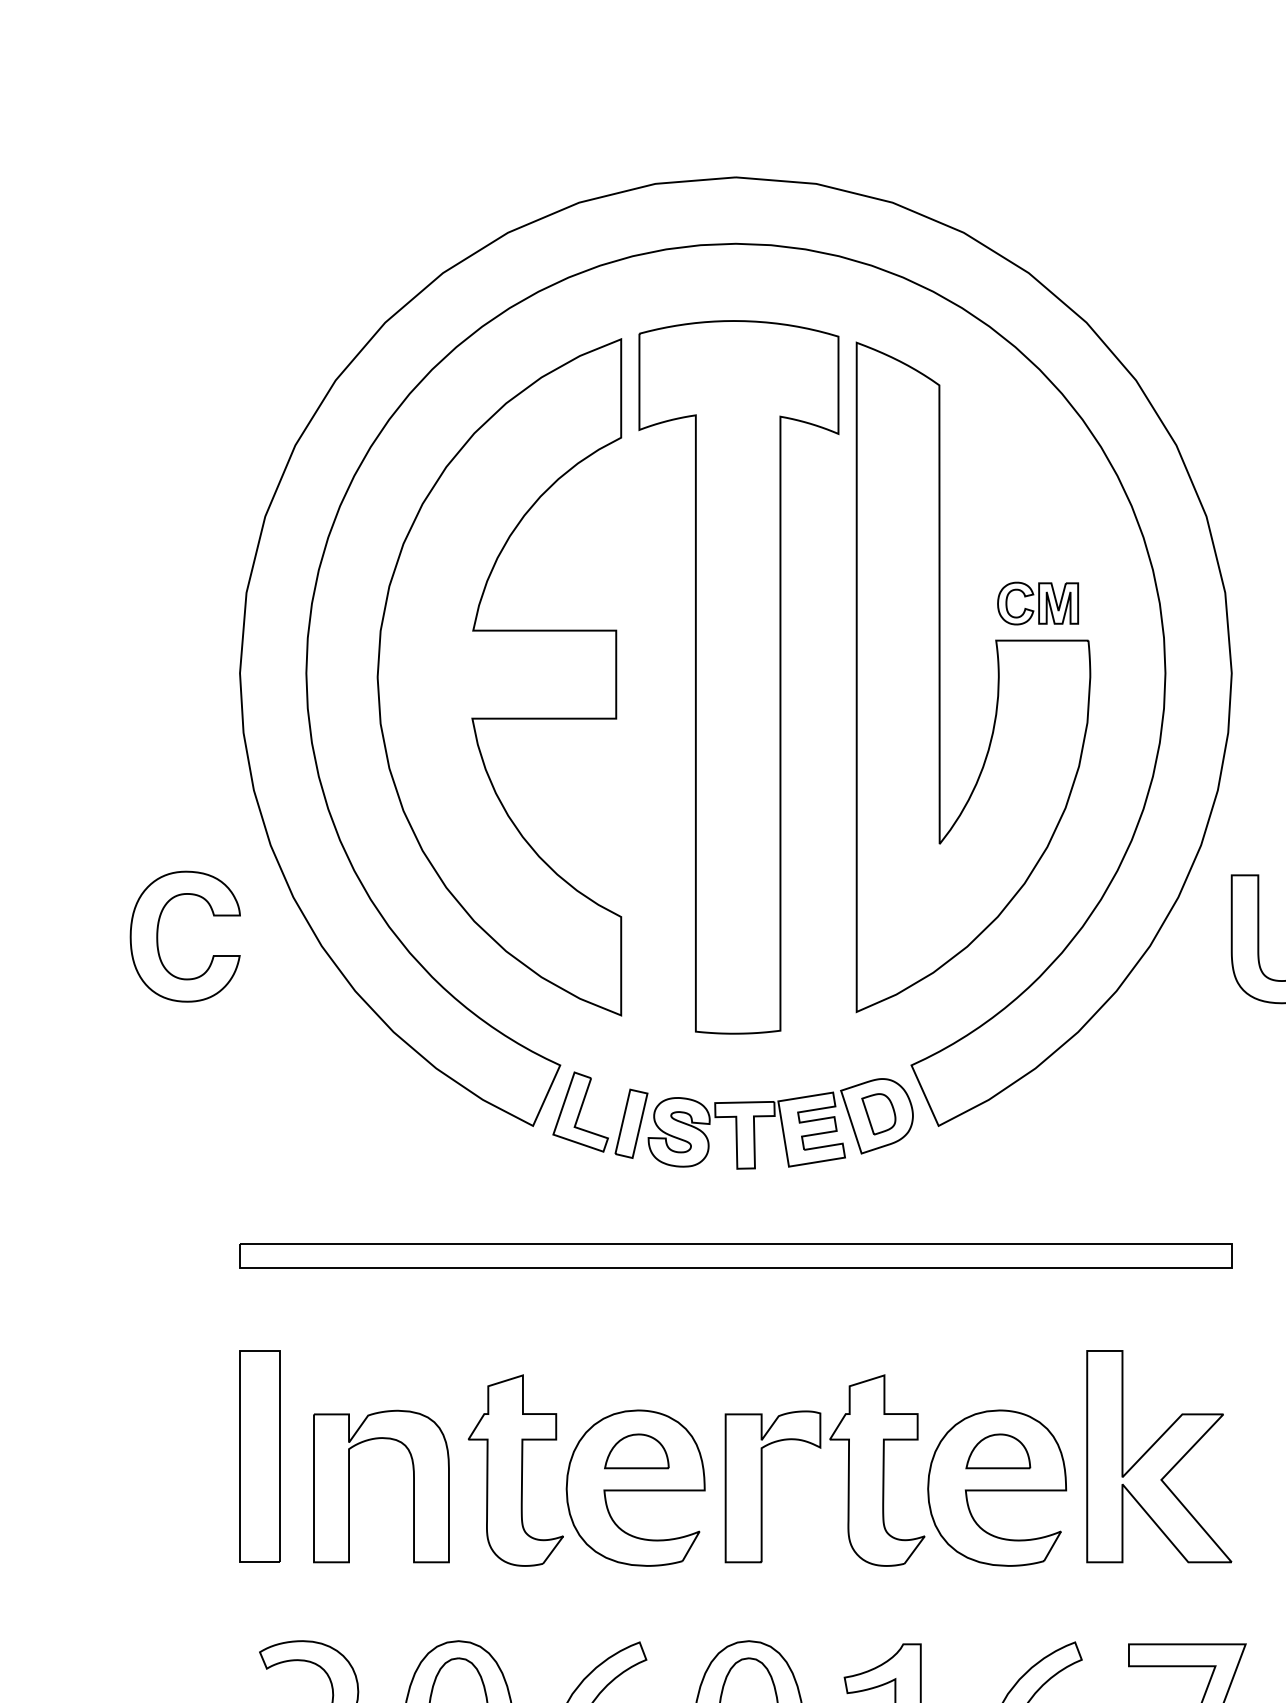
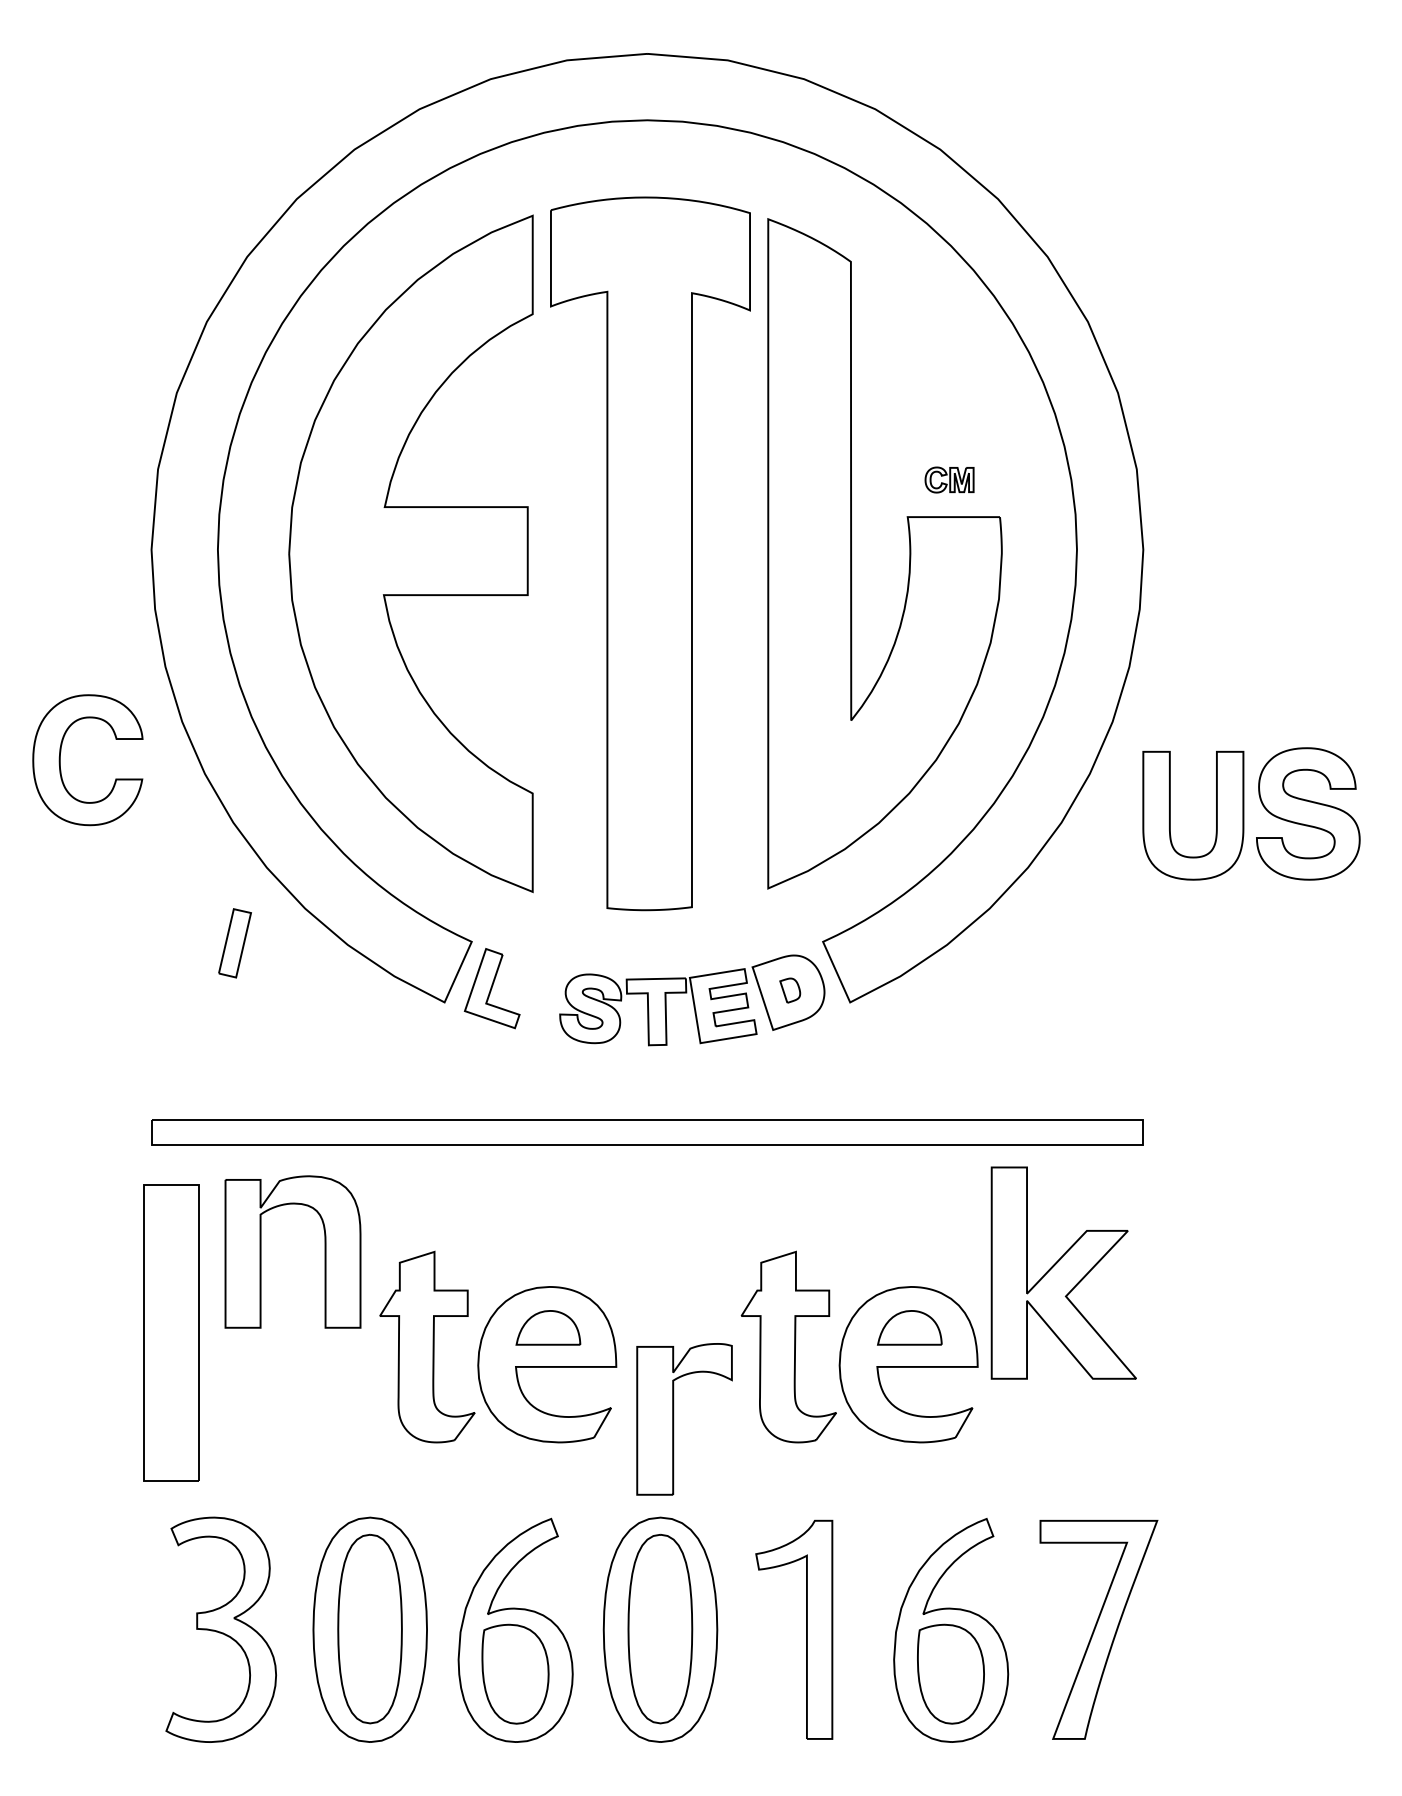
part: (1037, 603) -> (949, 479), size x0.6
part: (157, 937) -> (60, 760), moved
part: (877, 1114) -> (789, 990), size x0.6
part: (630, 1124) -> (234, 943), moved
part: (259, 1456) -> (171, 1332), size x1.4
part: (1158, 1456) -> (1063, 1272), moved
part: (349, 1486) -> (261, 1251), moved
part: (762, 1487) -> (674, 1419), moved

